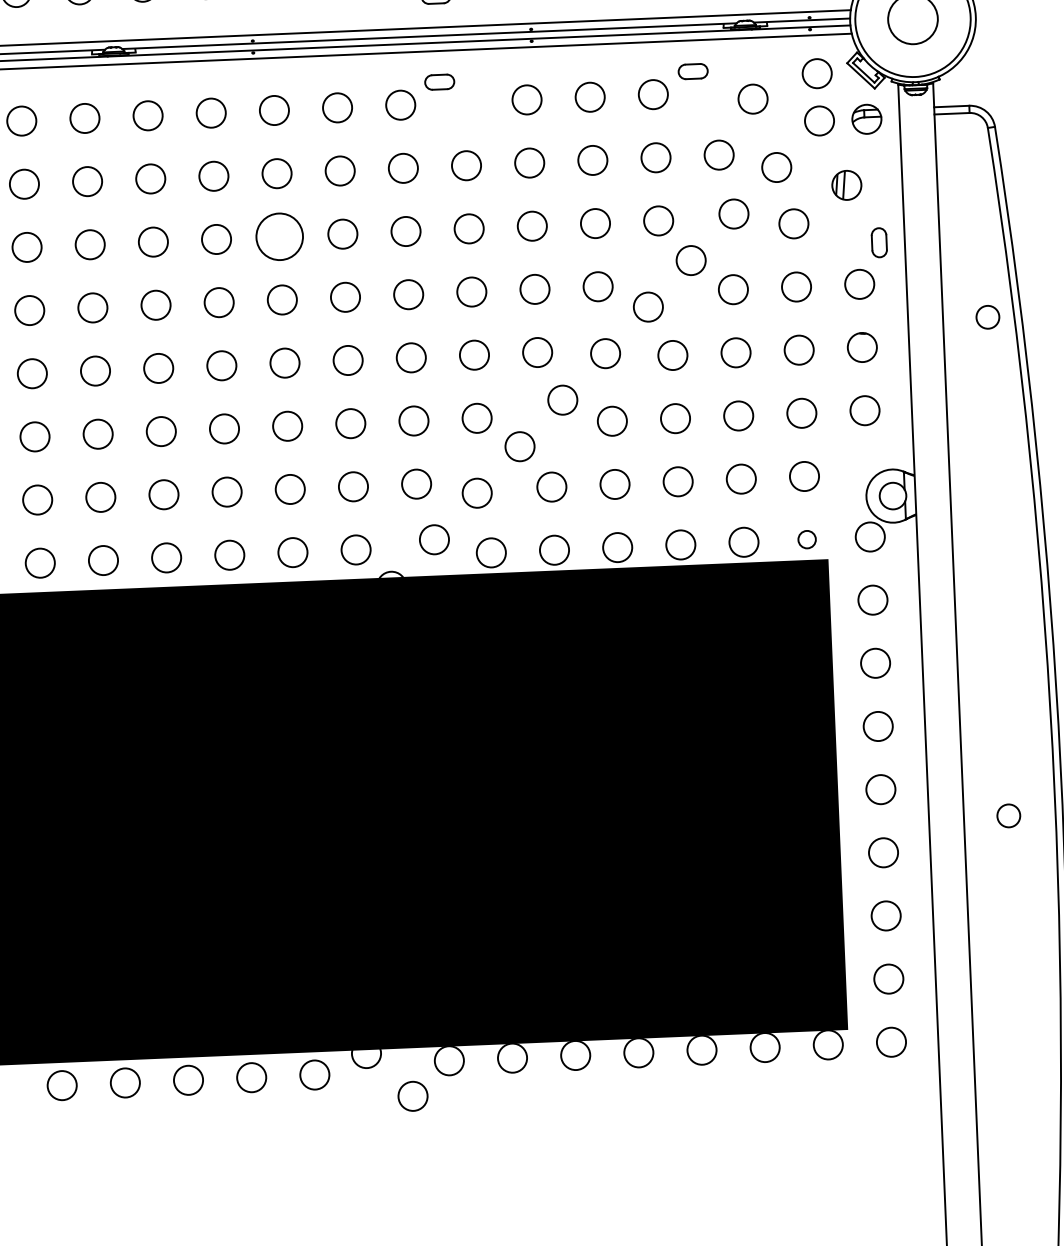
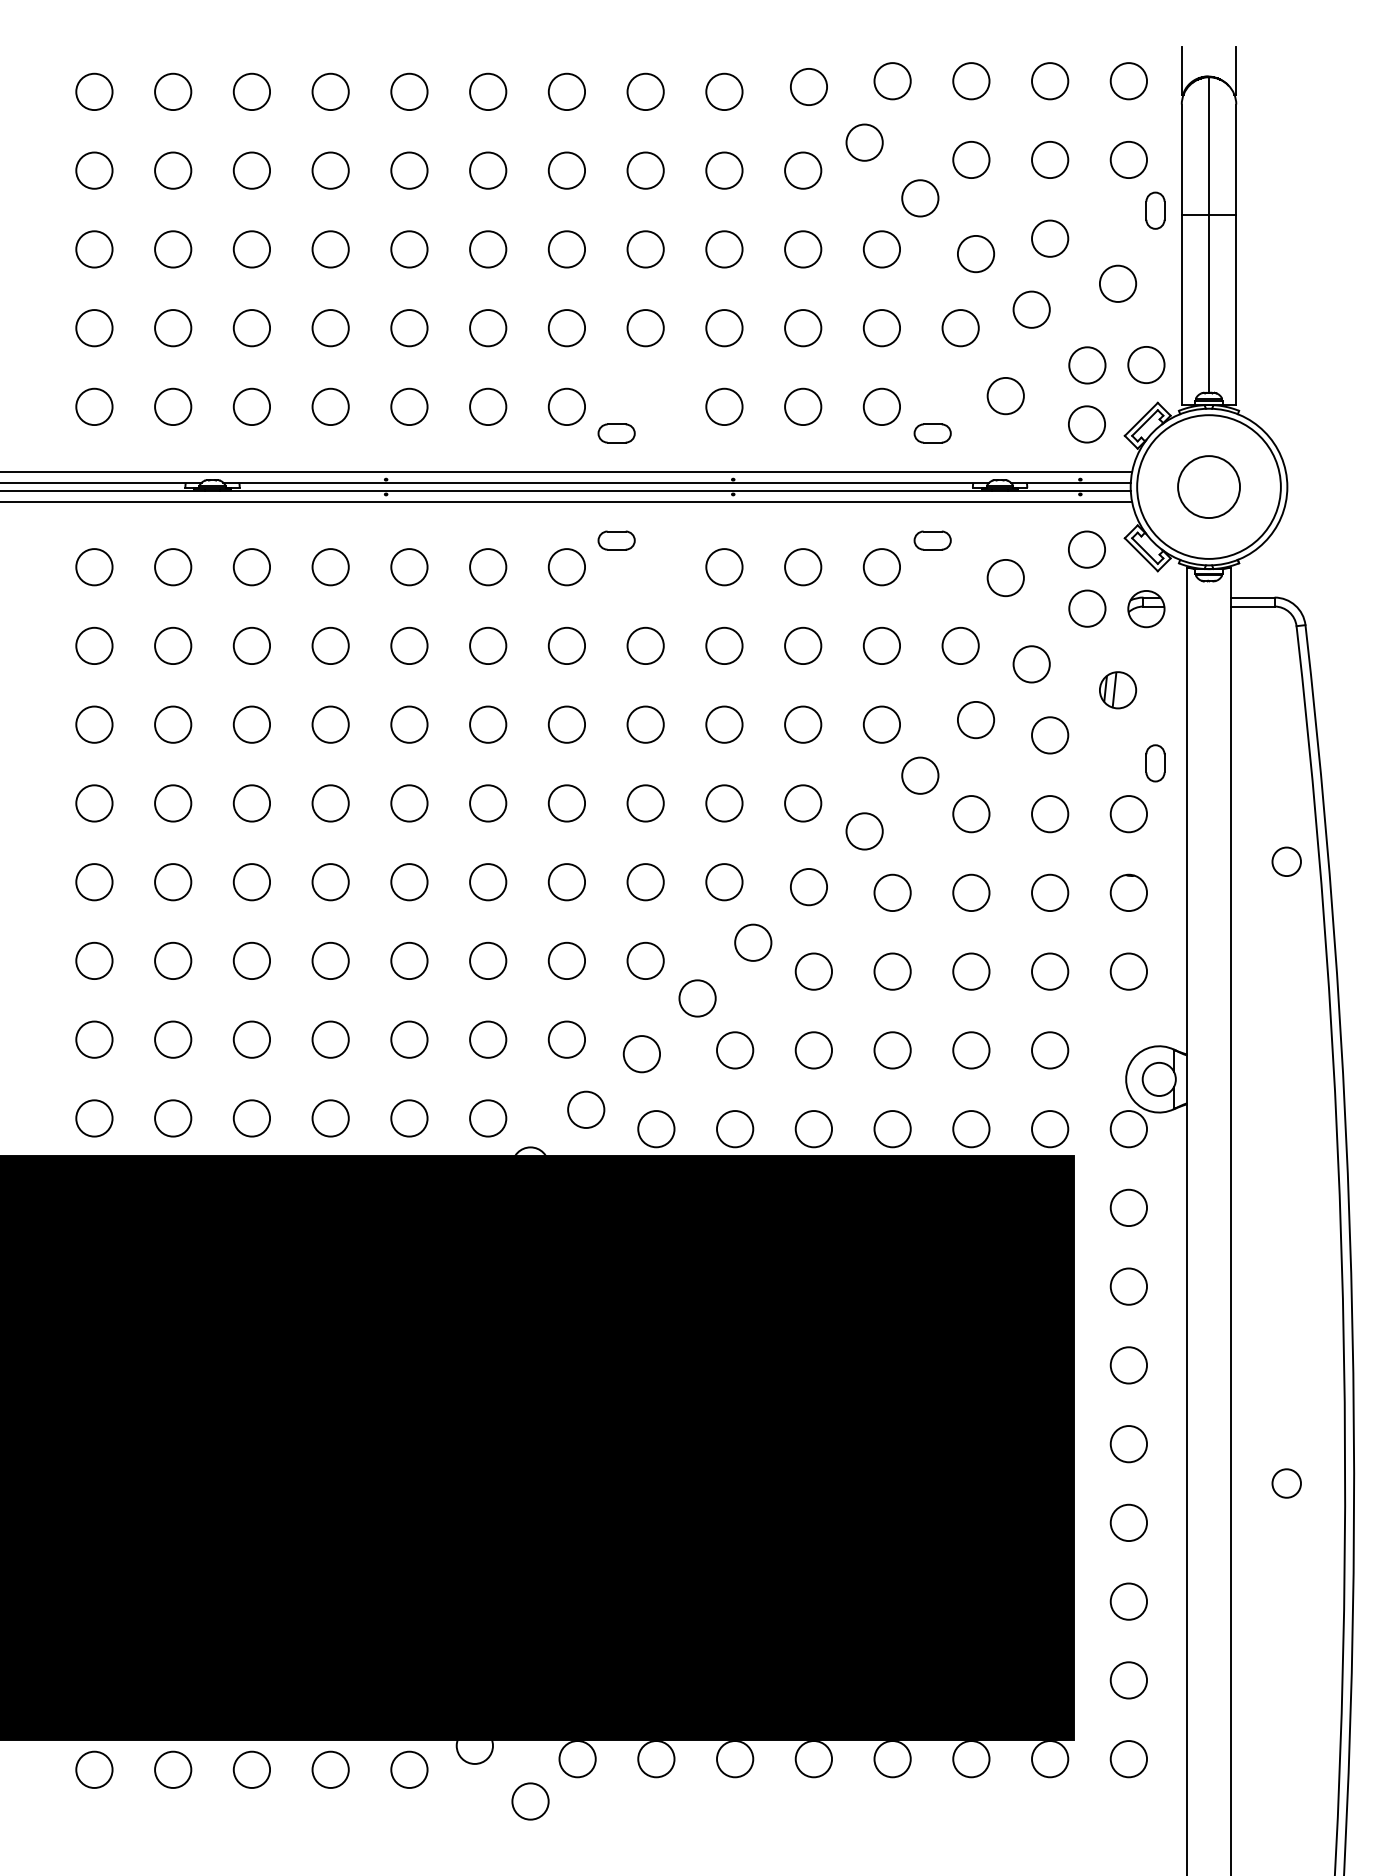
circle: (279, 236) -> (409, 724), size x0.62
circle: (807, 539) -> (1050, 1129), size x1.67

